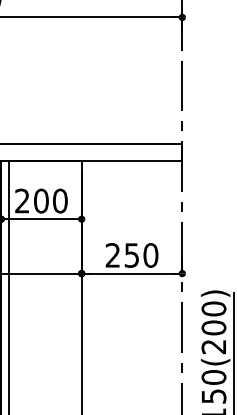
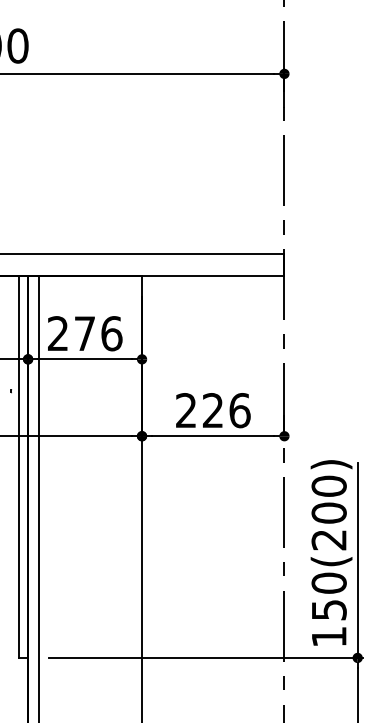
text: (50, 200) -> (98, 333), 200 -> 276
text: (141, 255) -> (226, 410), 250 -> 226

